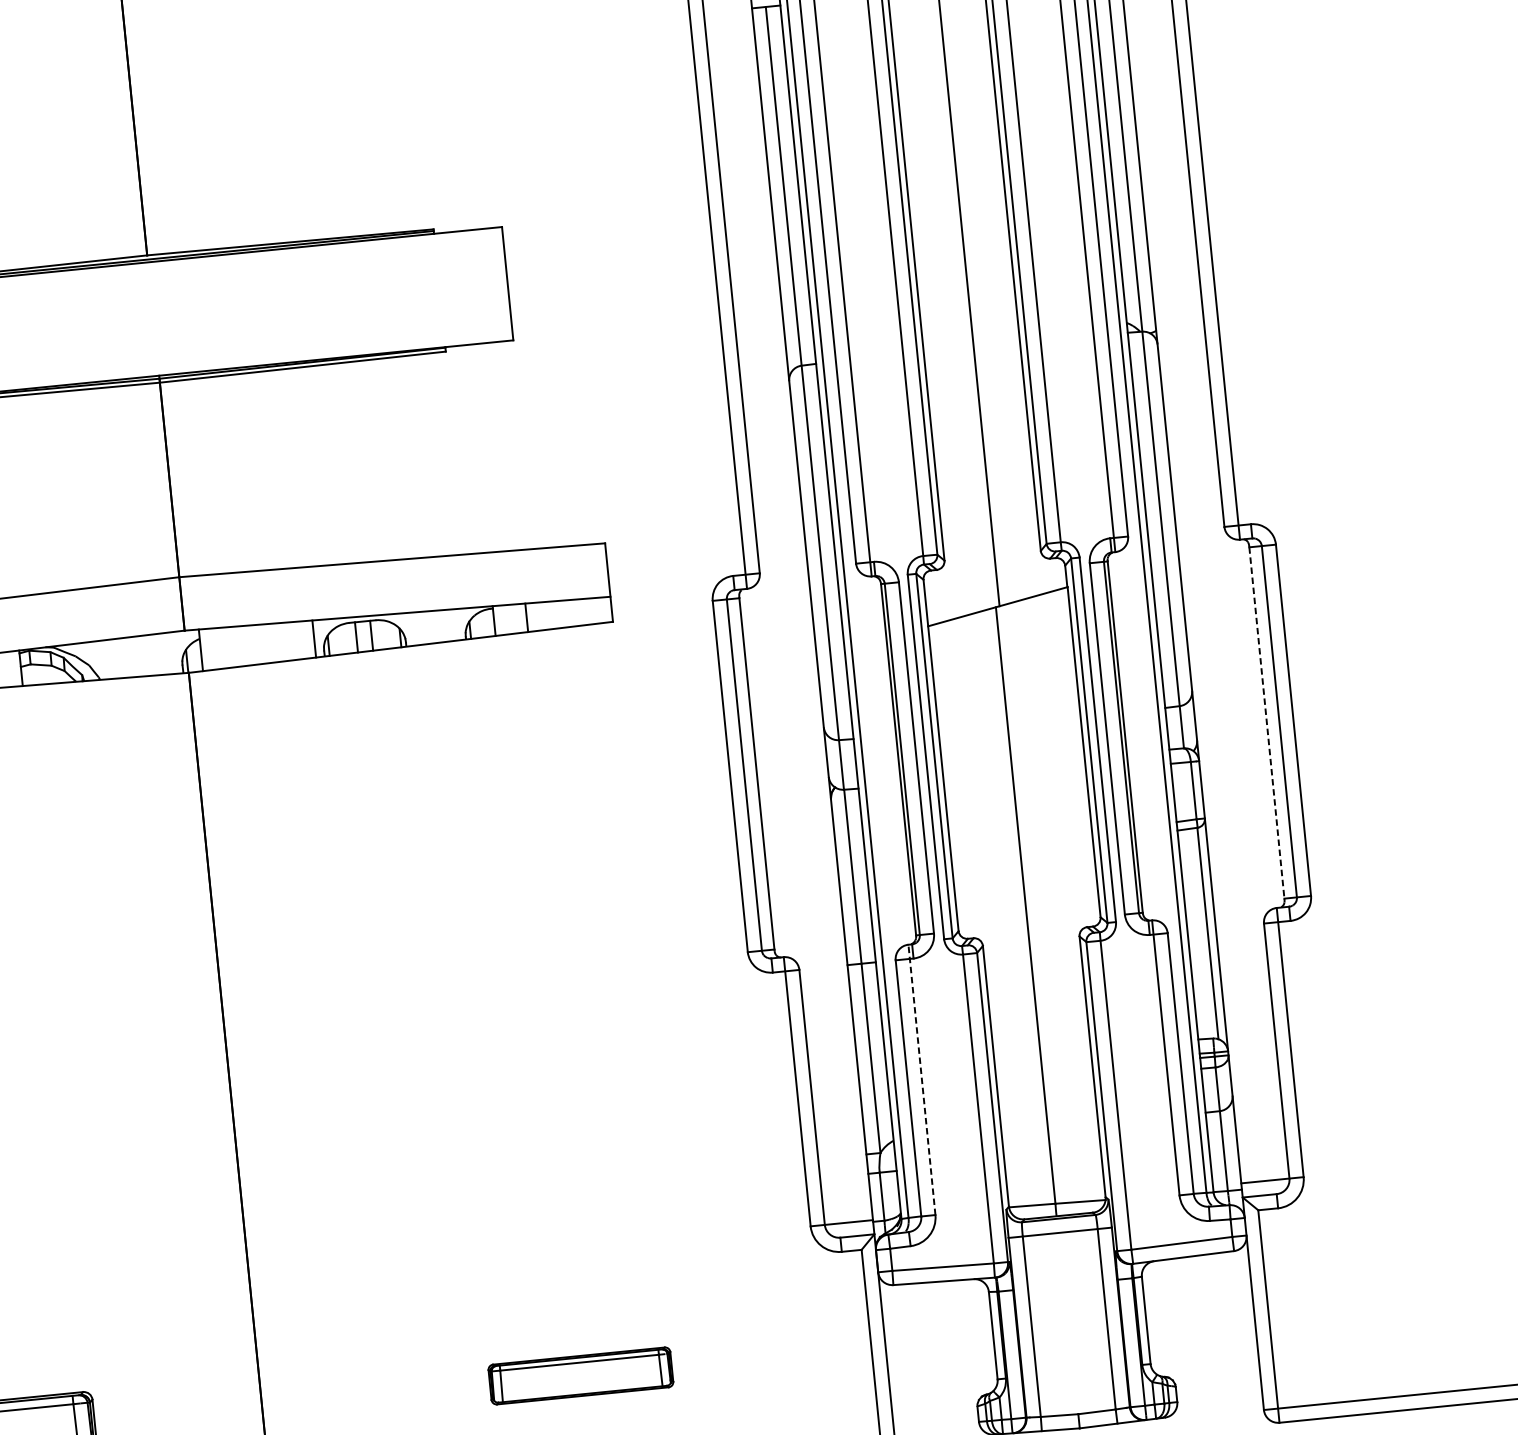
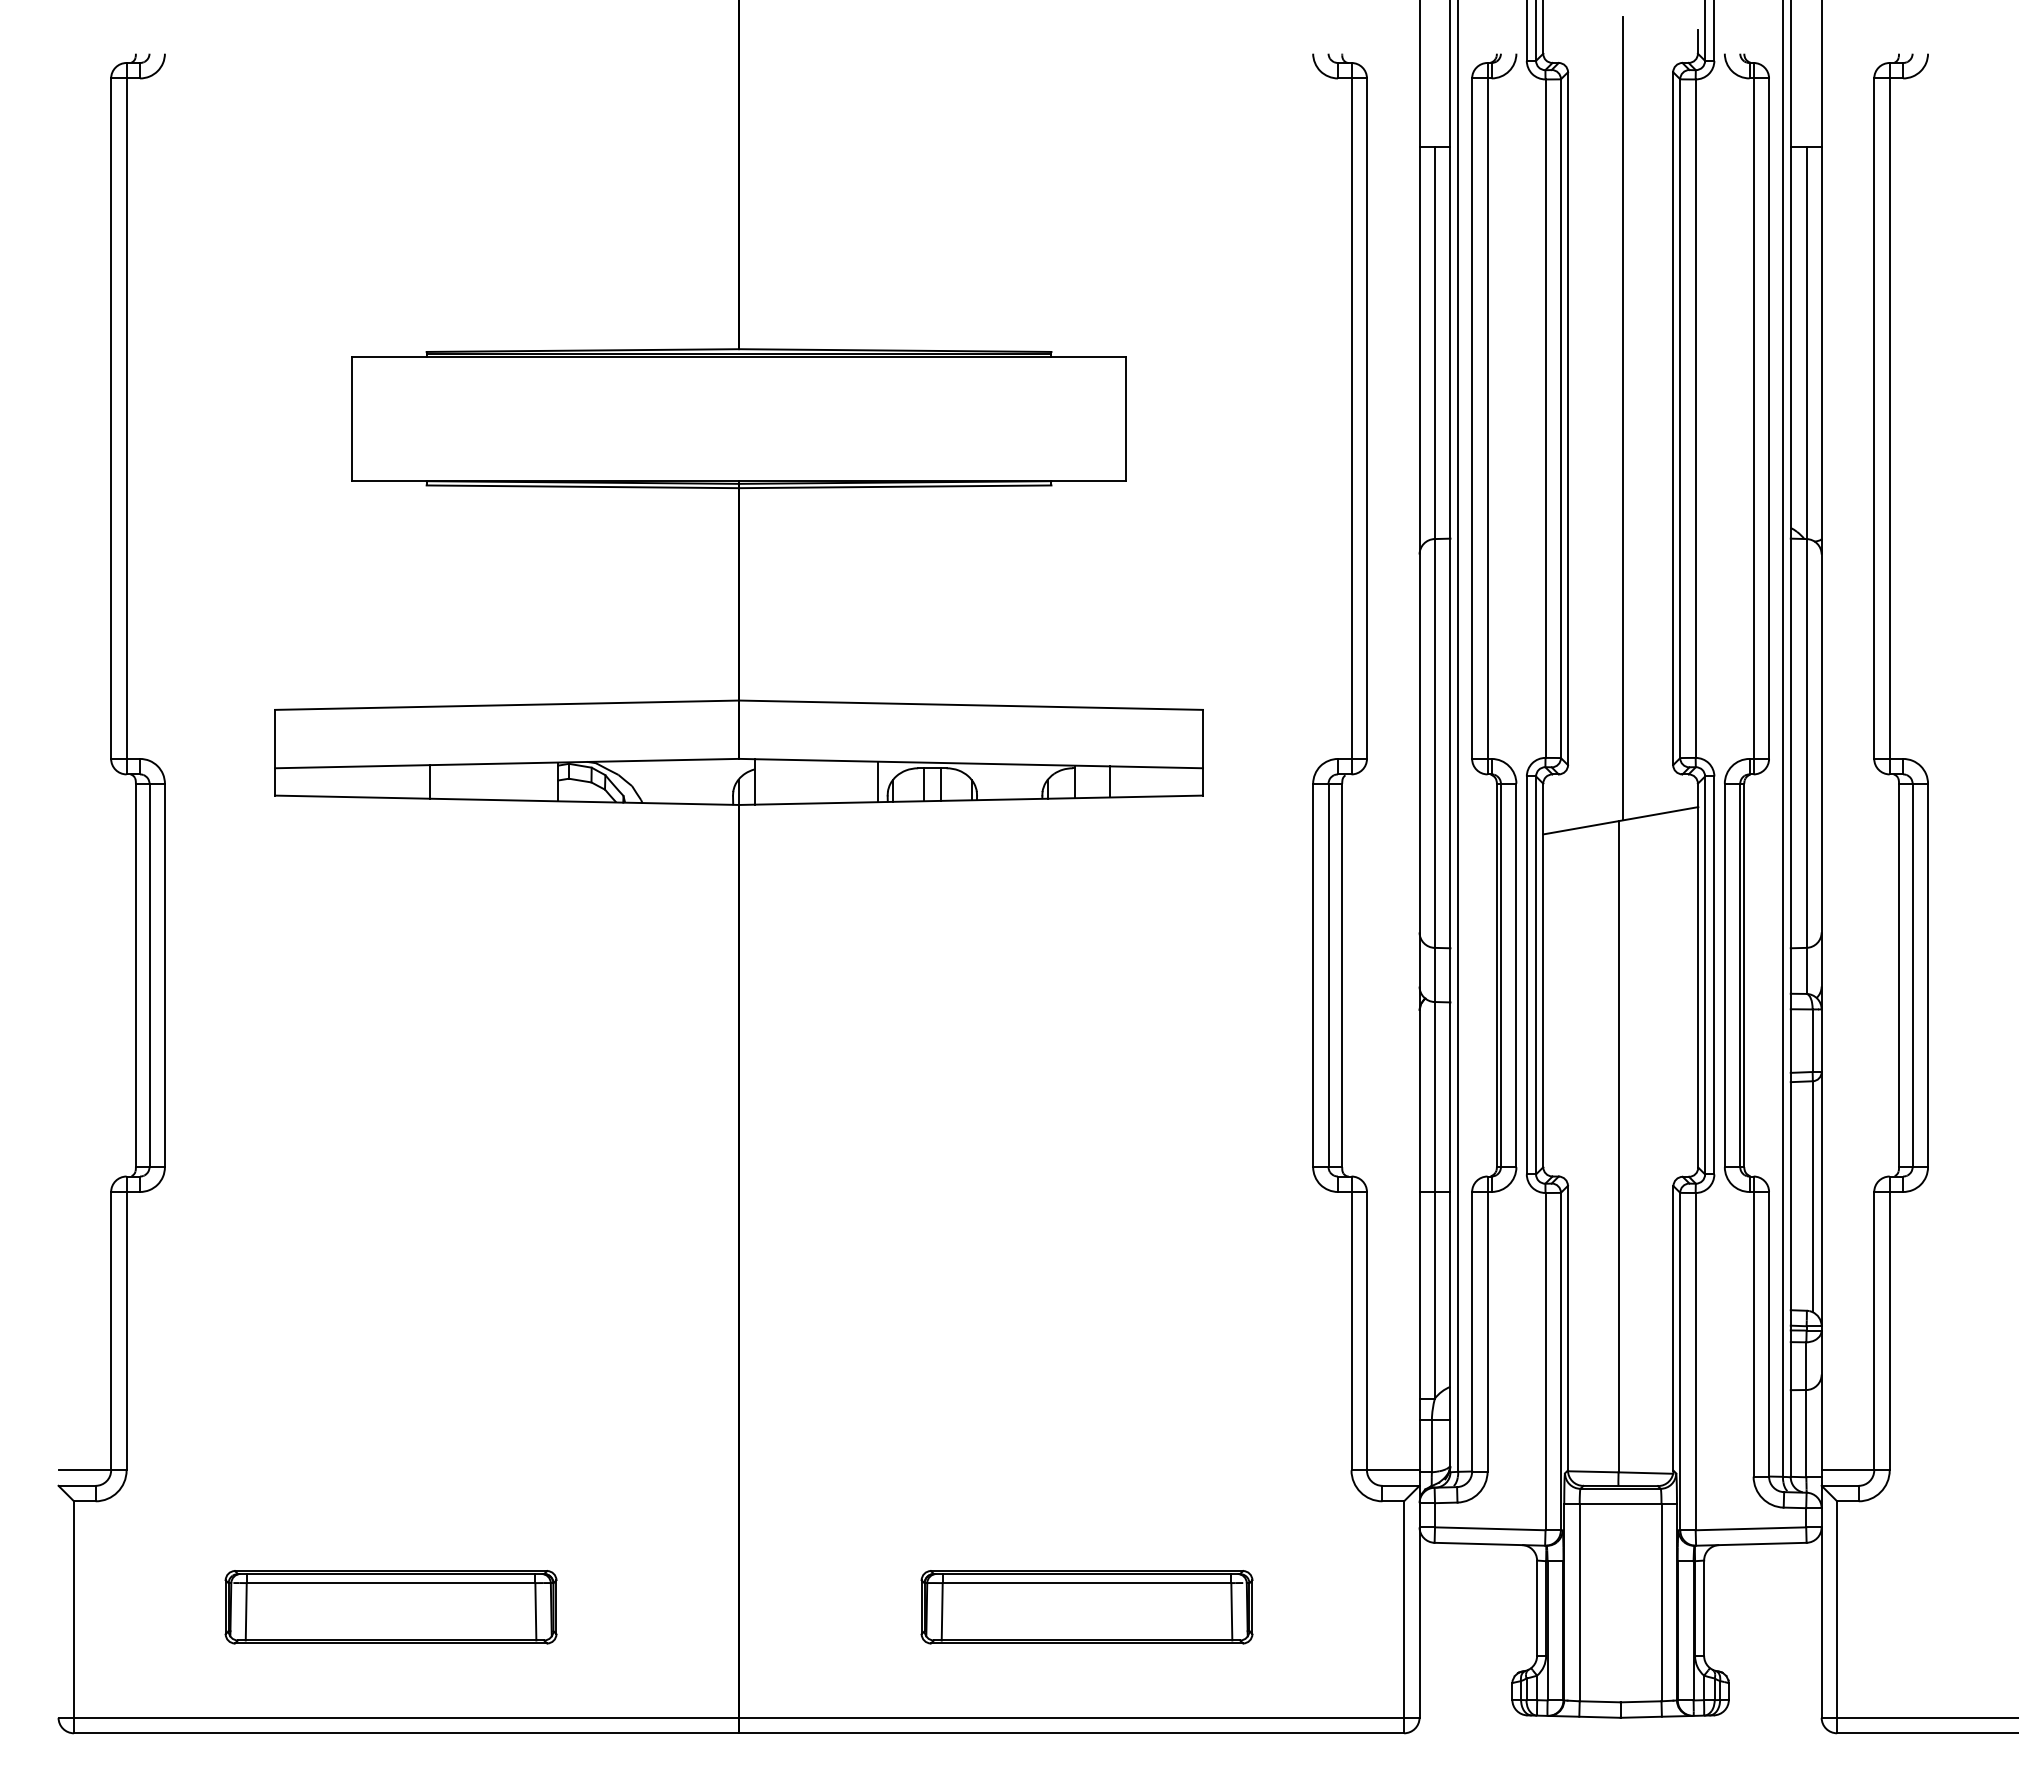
line: (1267, 722) -> (1899, 975), dashed -> solid
line: (921, 1080) -> (1487, 1324), dashed -> solid
part: (580, 1376) -> (1086, 1607), size x1.67

